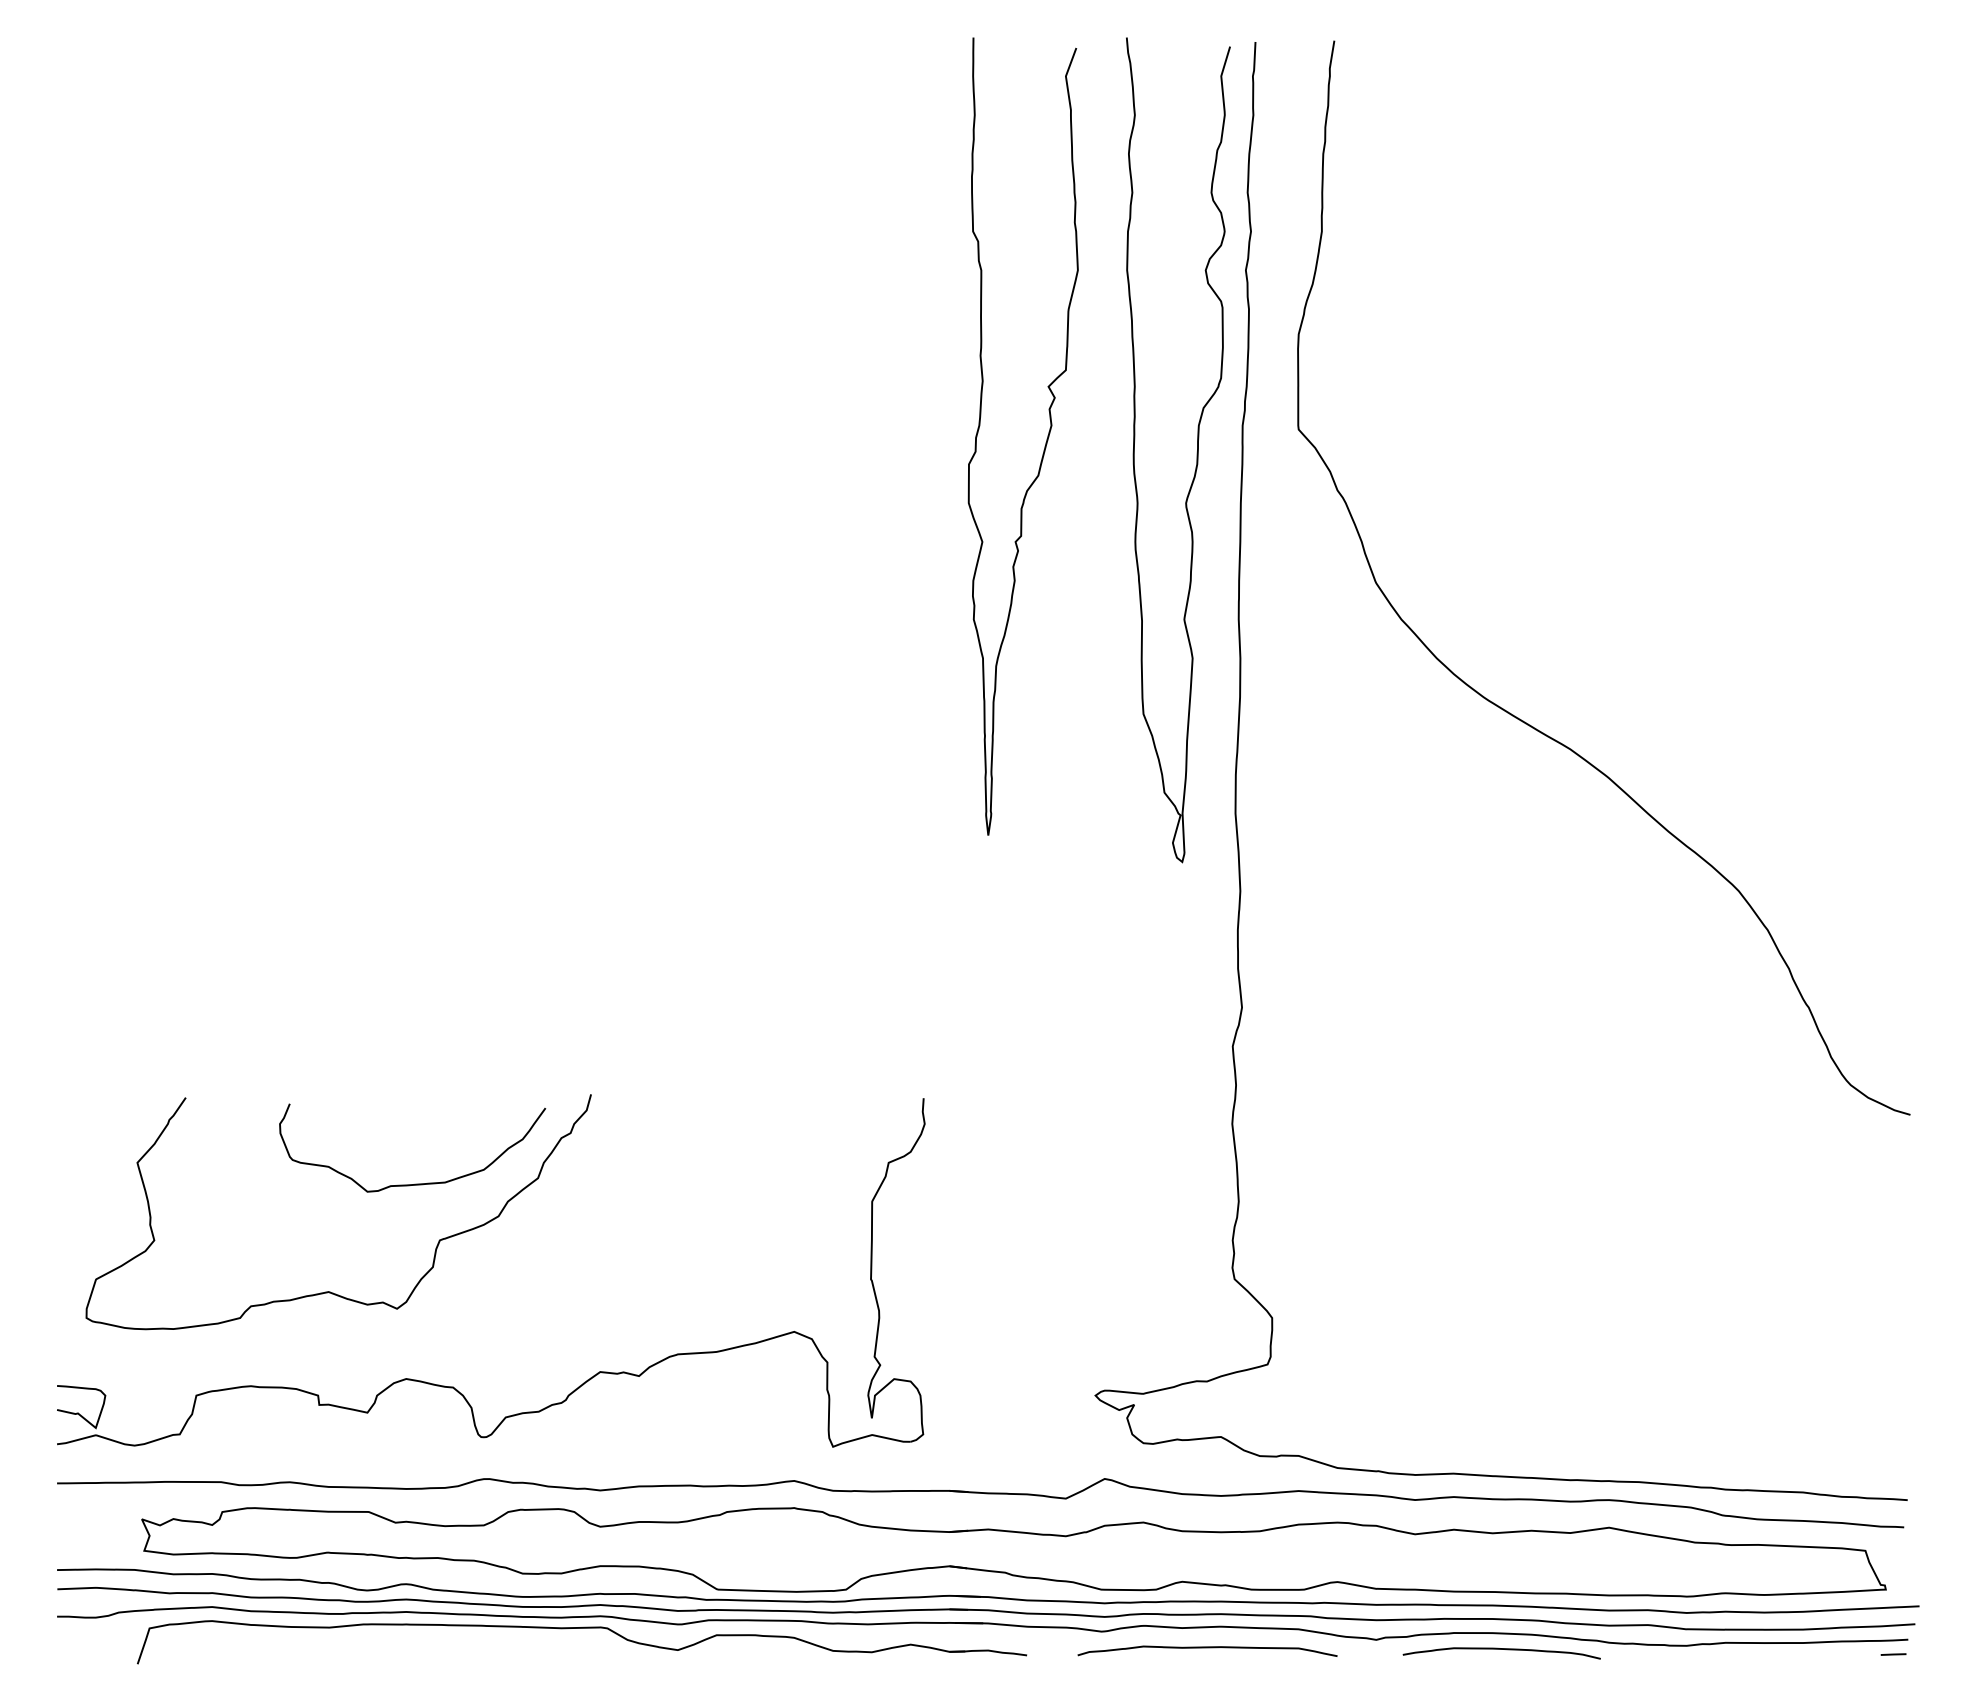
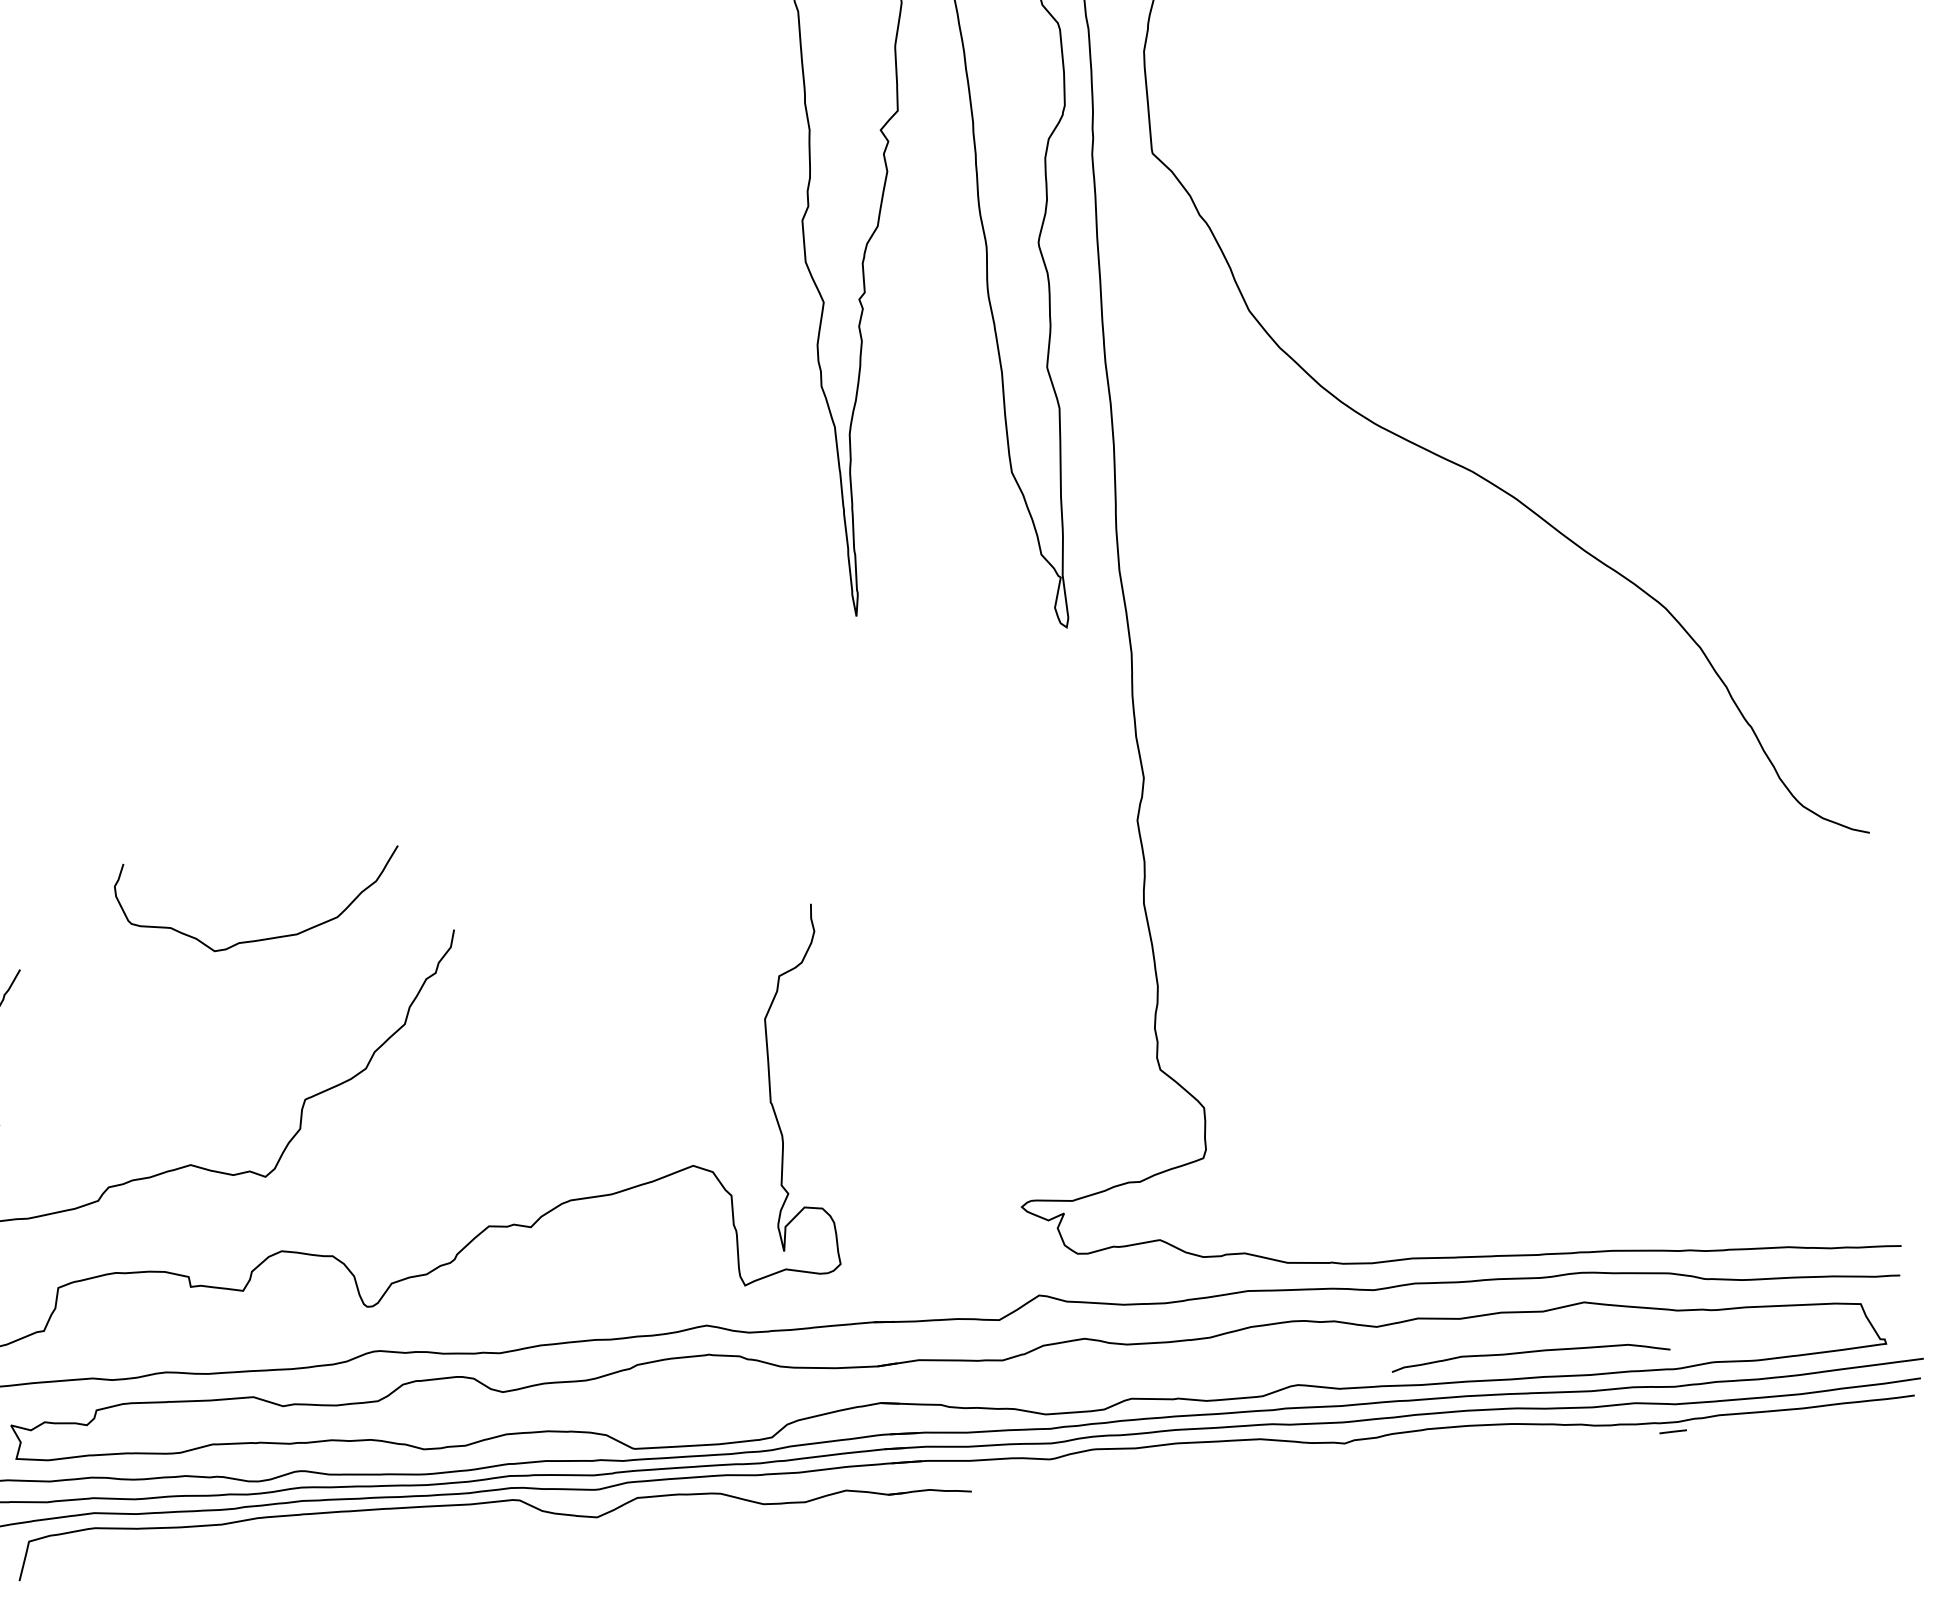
curve: (414, 1183) -> (264, 938), moved
curve: (1207, 1648) -> (1530, 1353), moved
curve: (1501, 1649) -> (1479, 1442), removed
line: (1893, 1654) -> (1673, 1431), moved

